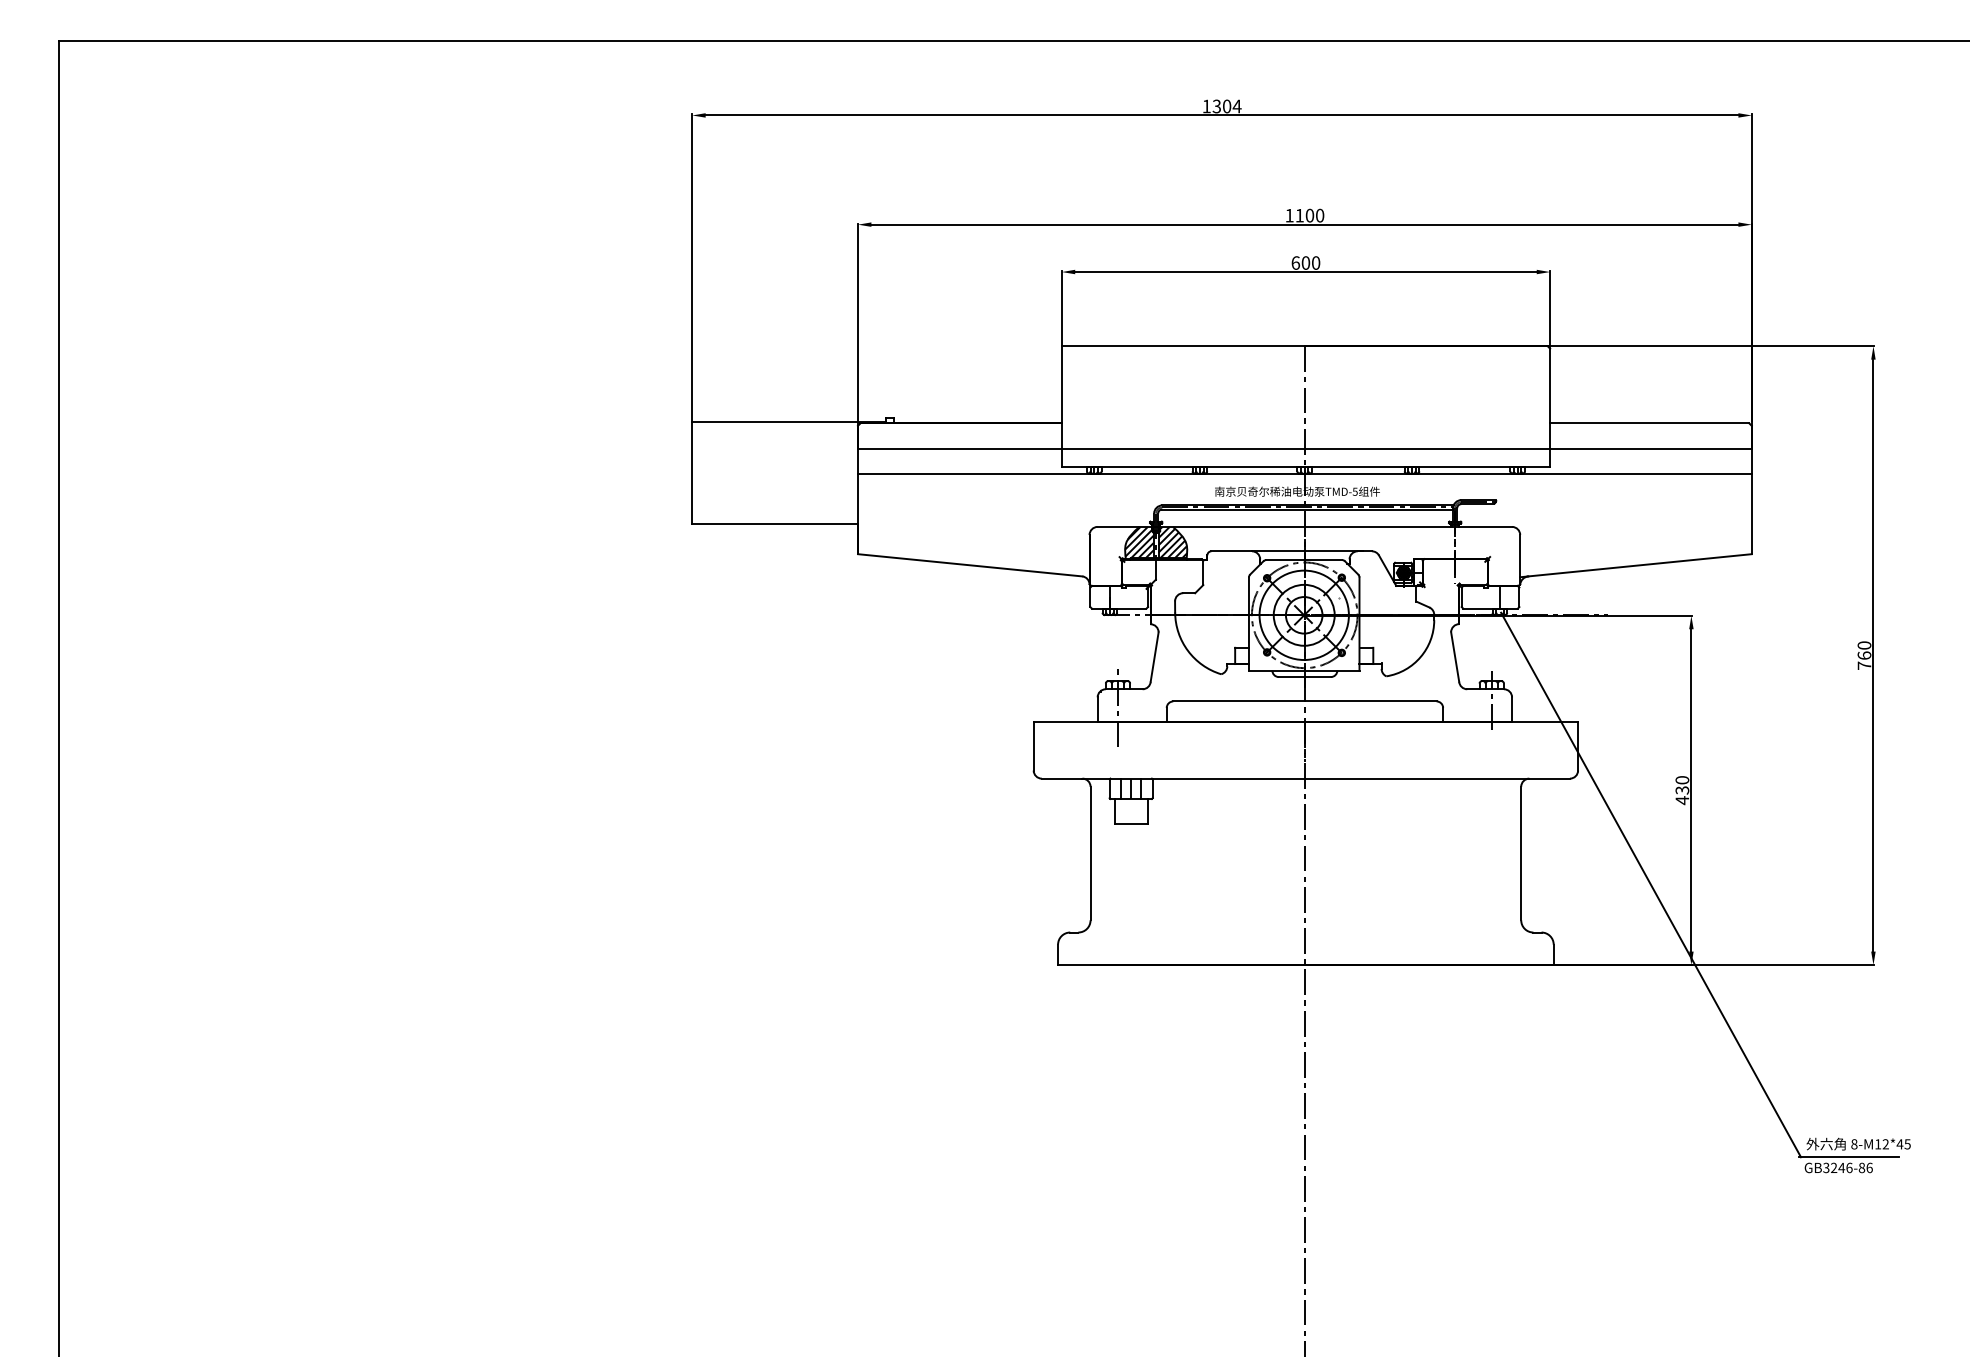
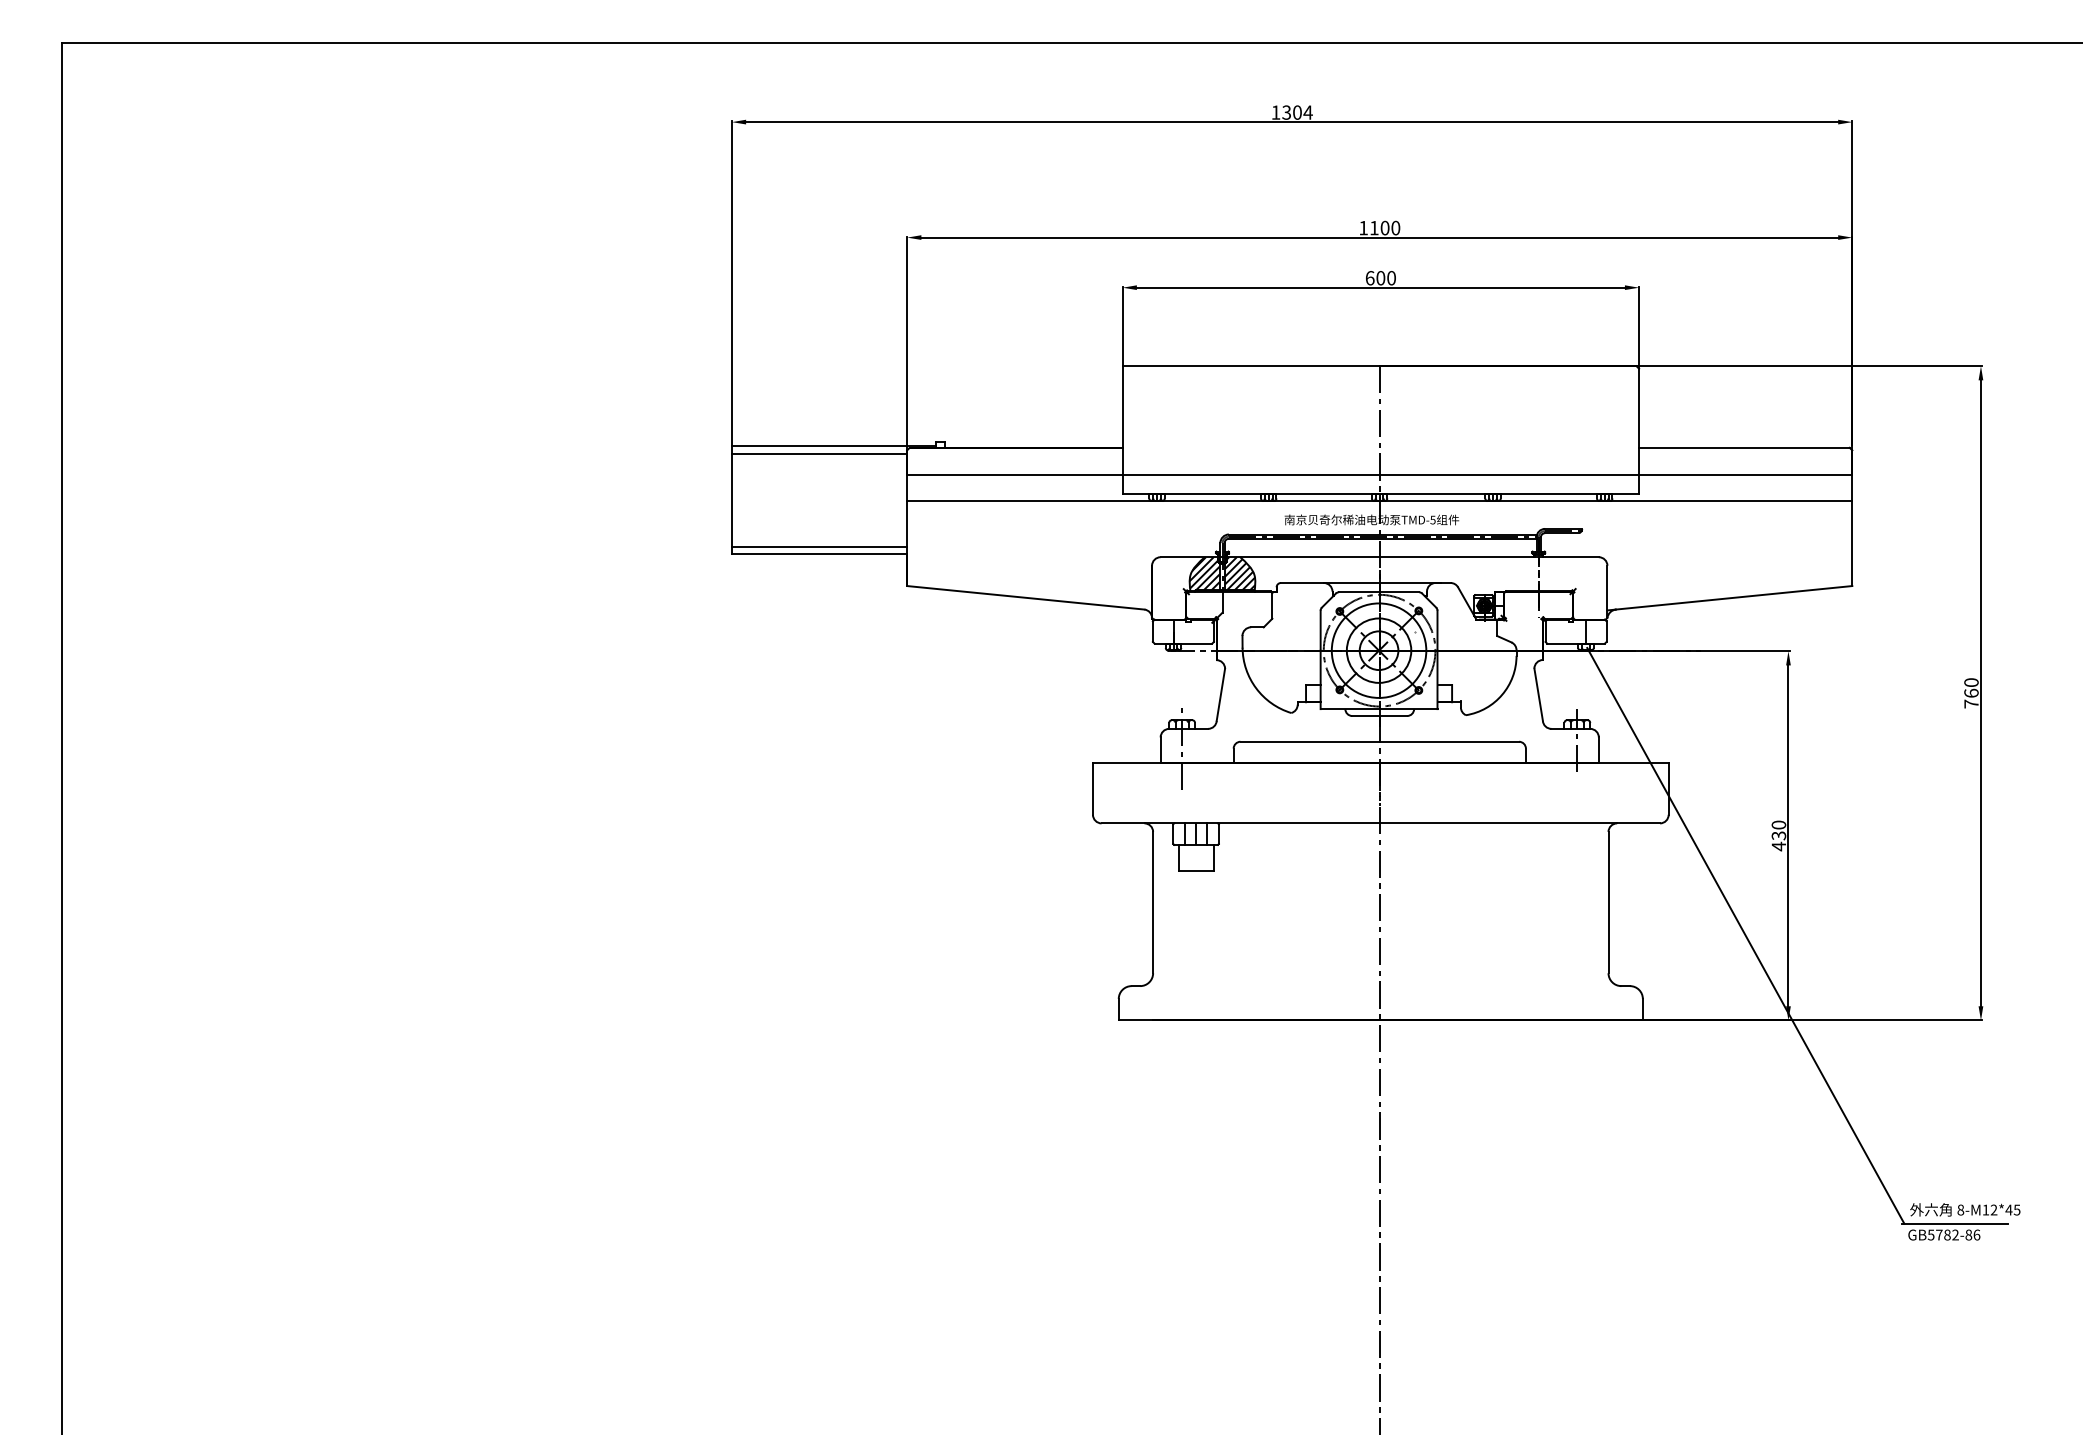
line: (775, 428) -> (819, 453), added
line: (775, 516) -> (819, 546), added
text: (1838, 1167) -> (1943, 1234), GB3246-86 -> GB5782-86

